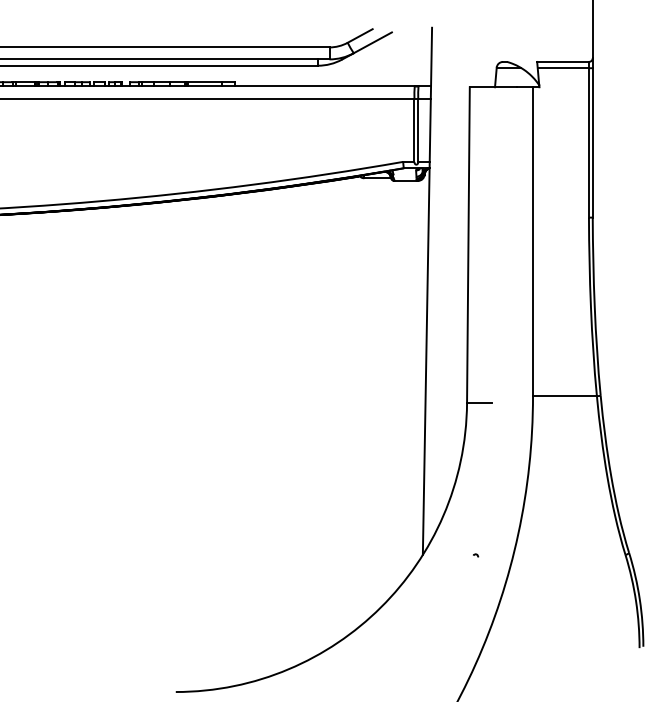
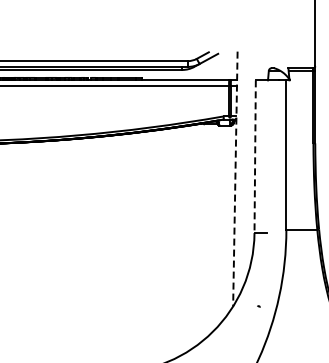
line: (469, 246) -> (255, 157), solid -> dashed
line: (427, 292) -> (235, 179), solid -> dashed

